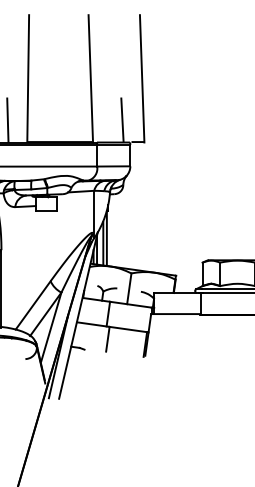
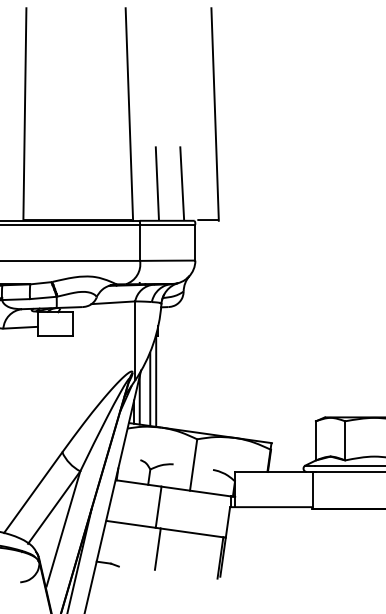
line: (107, 120) -> (157, 184), added

